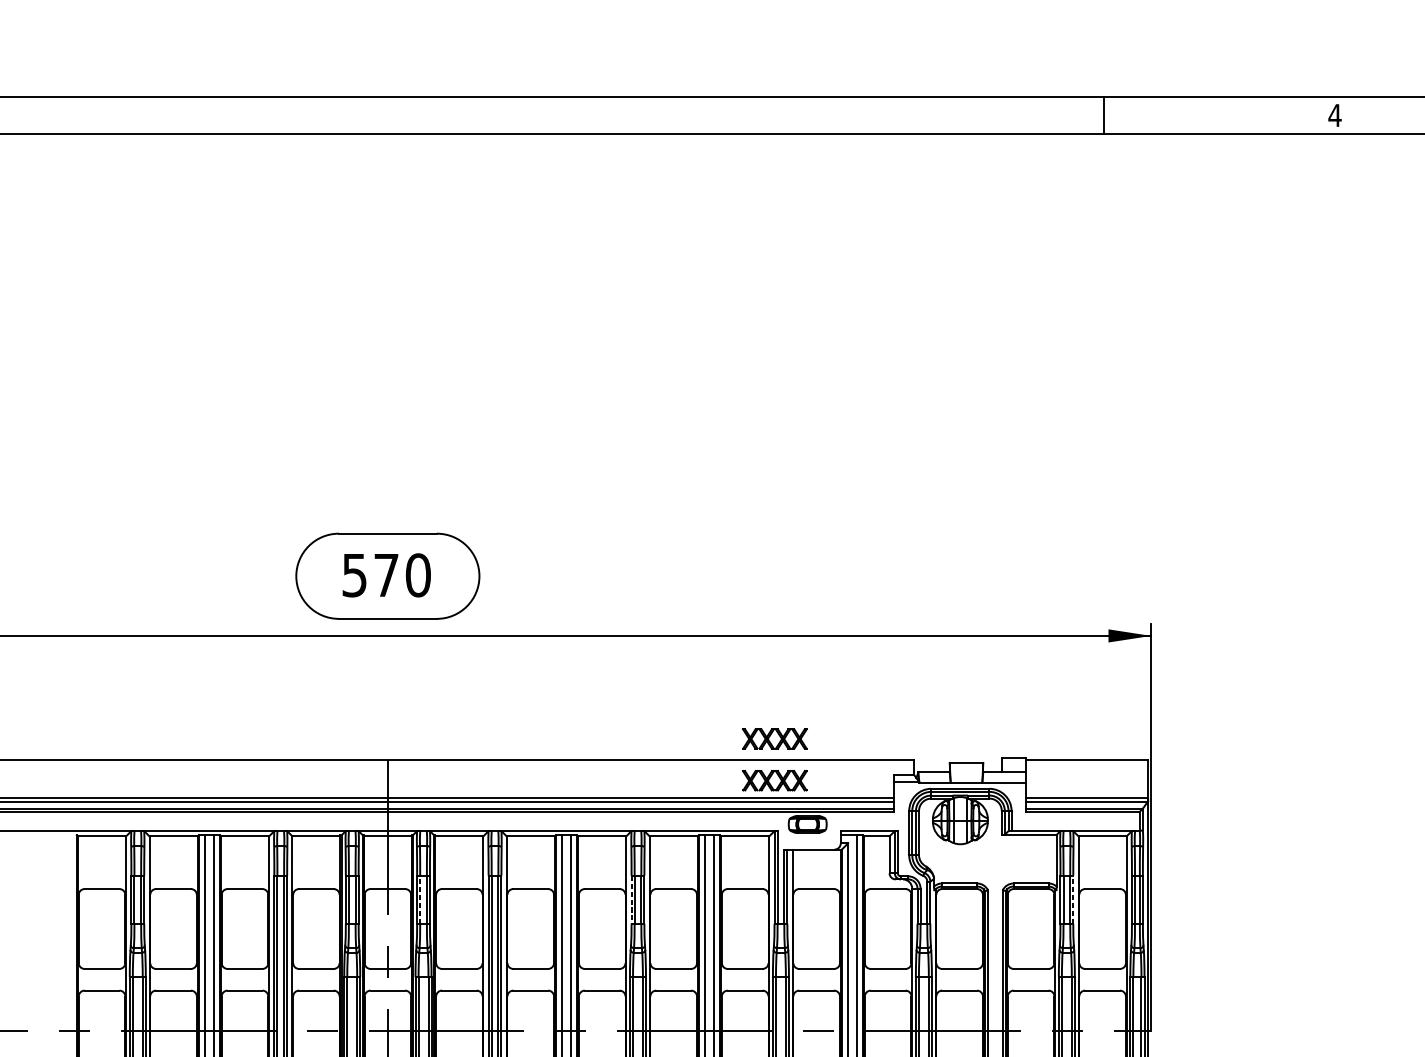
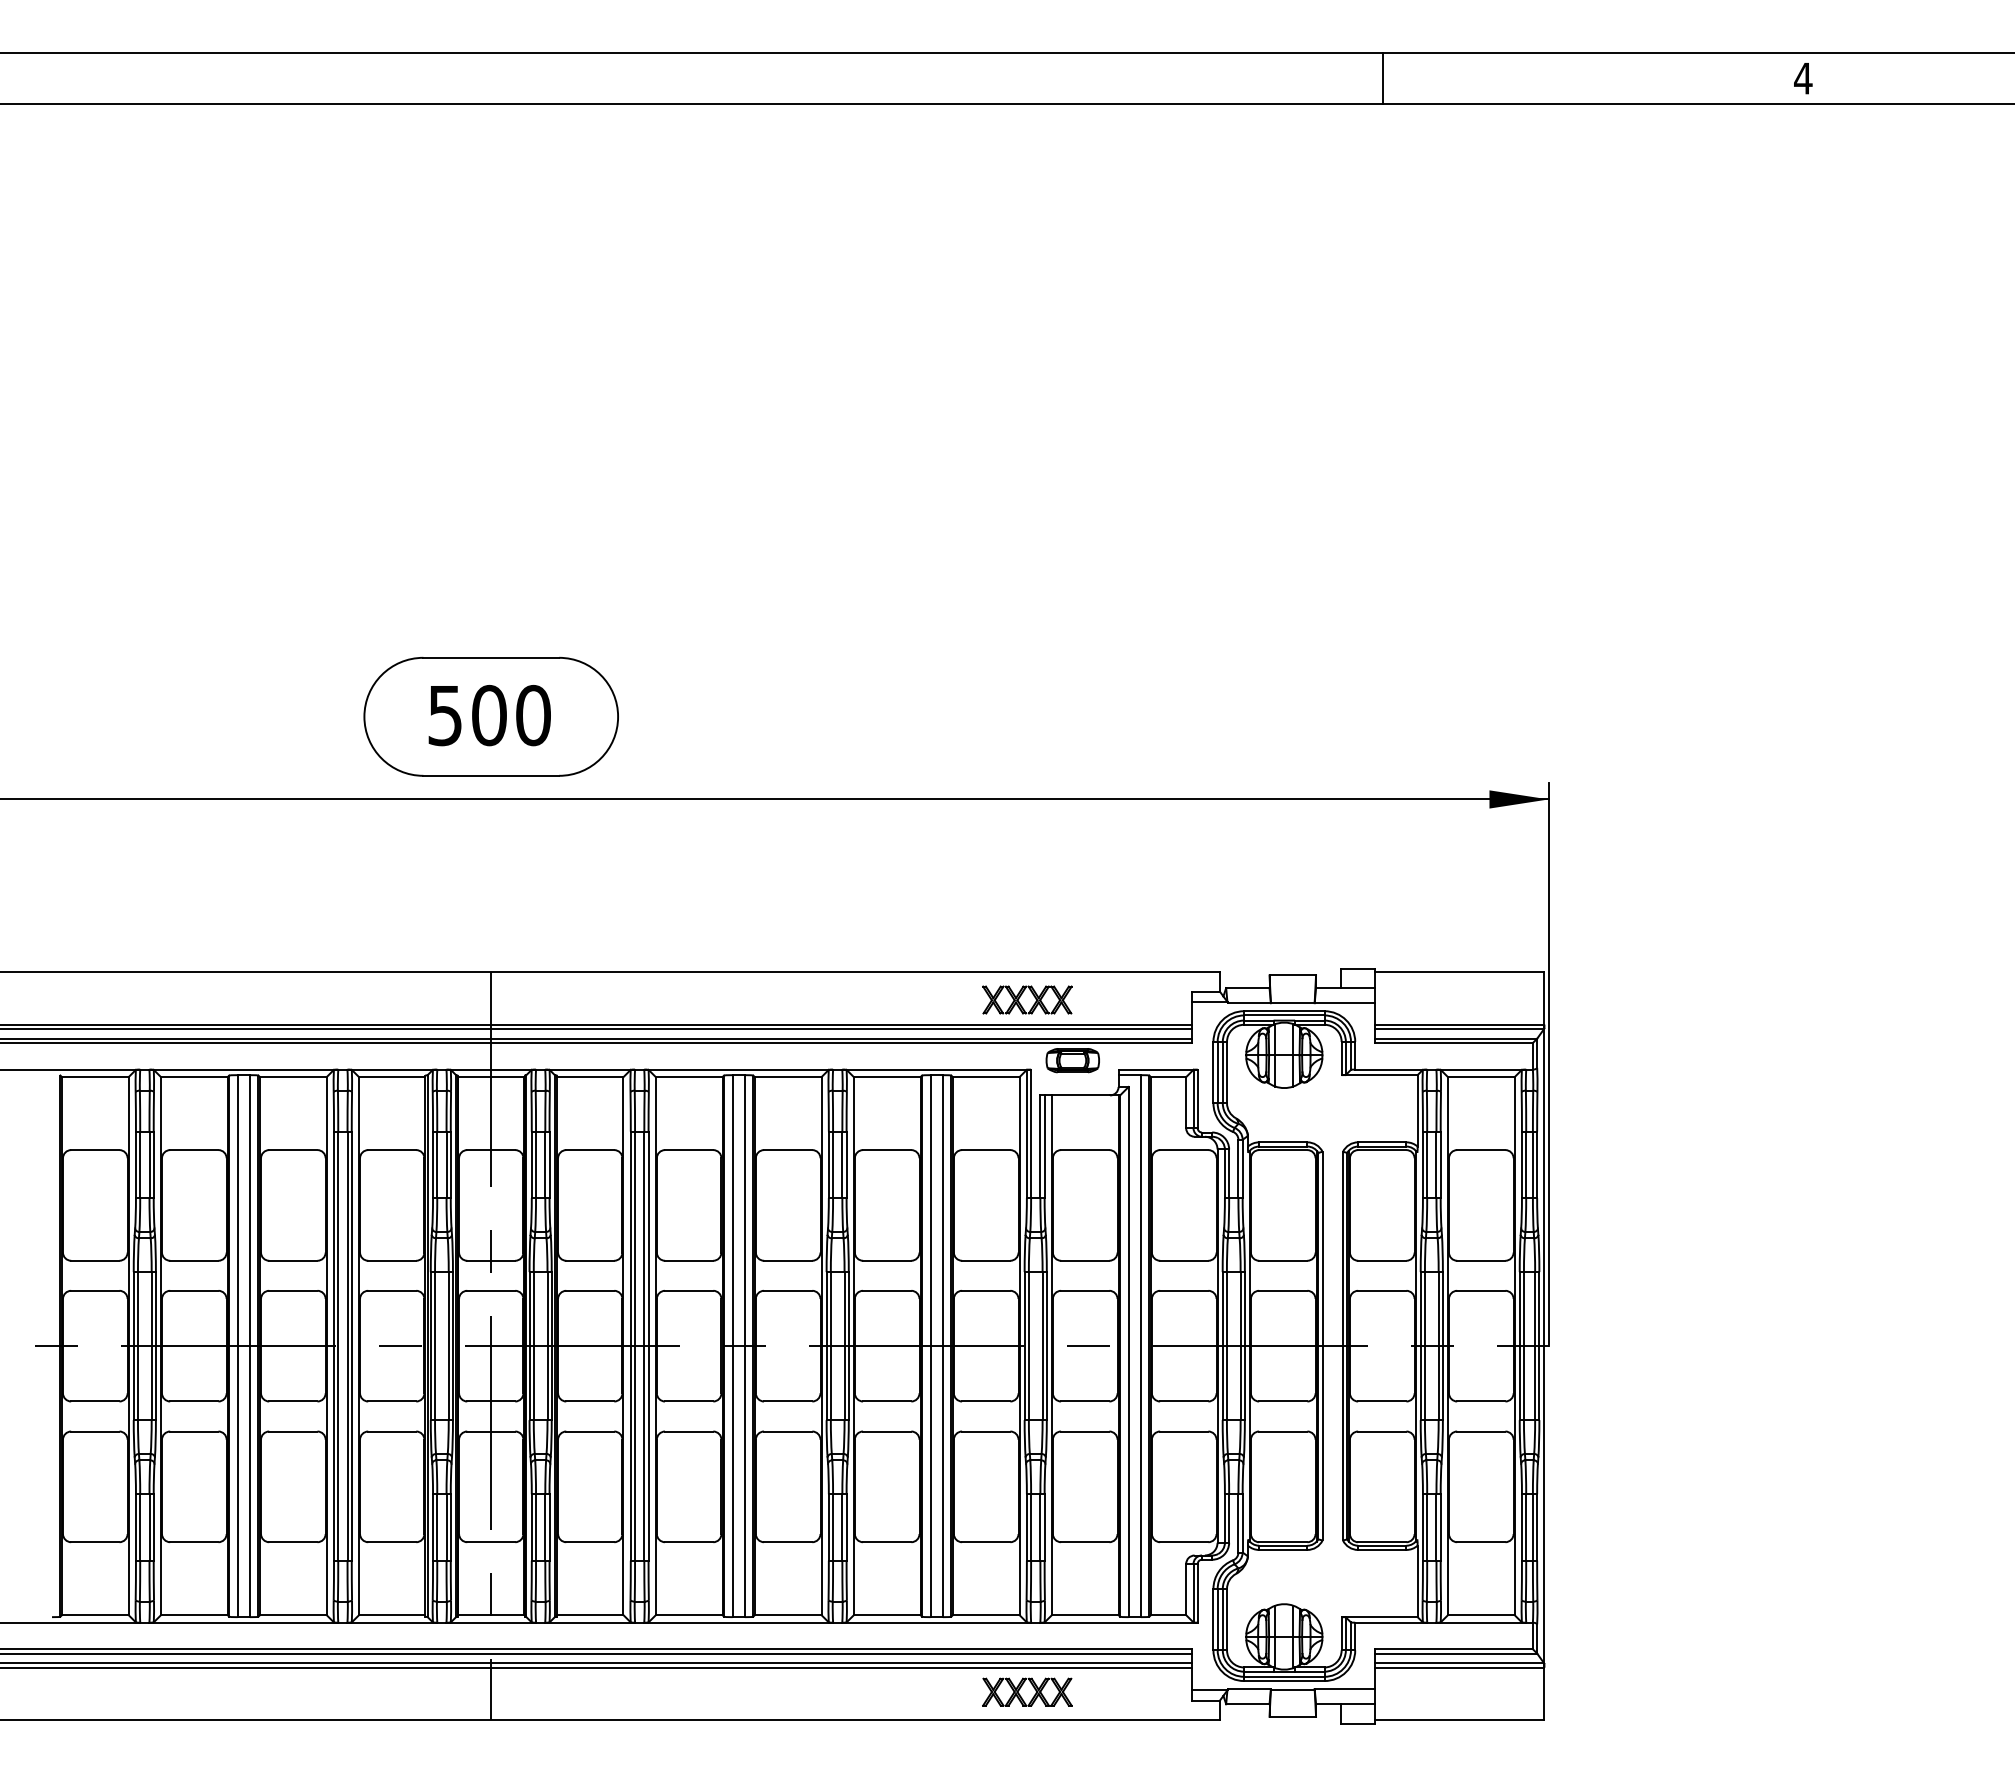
line: (1104, 115) -> (1382, 78), moved
text: (386, 575) -> (489, 715), 570 -> 500
part: (774, 738) -> (1027, 941), removed
line: (420, 899) -> (536, 1164), dashed -> solid
line: (1073, 899) -> (1440, 1164), dashed -> solid
line: (631, 900) -> (828, 1165), dashed -> solid

